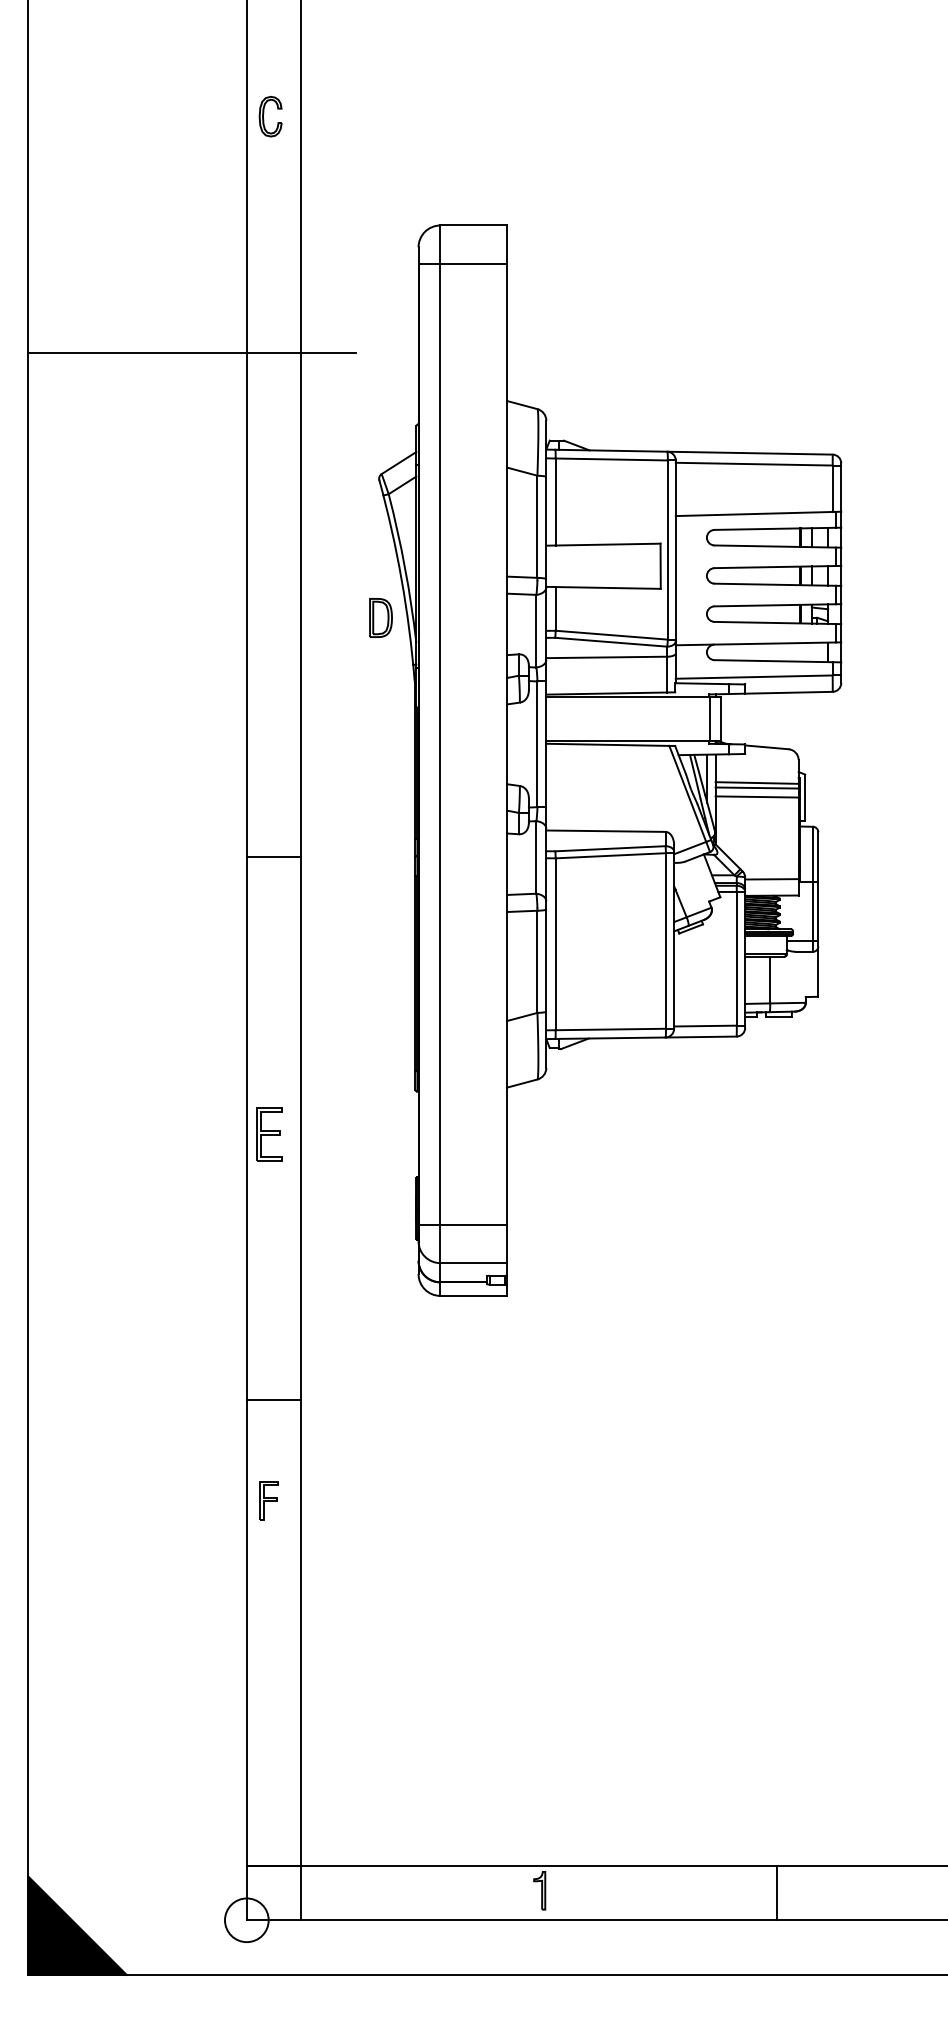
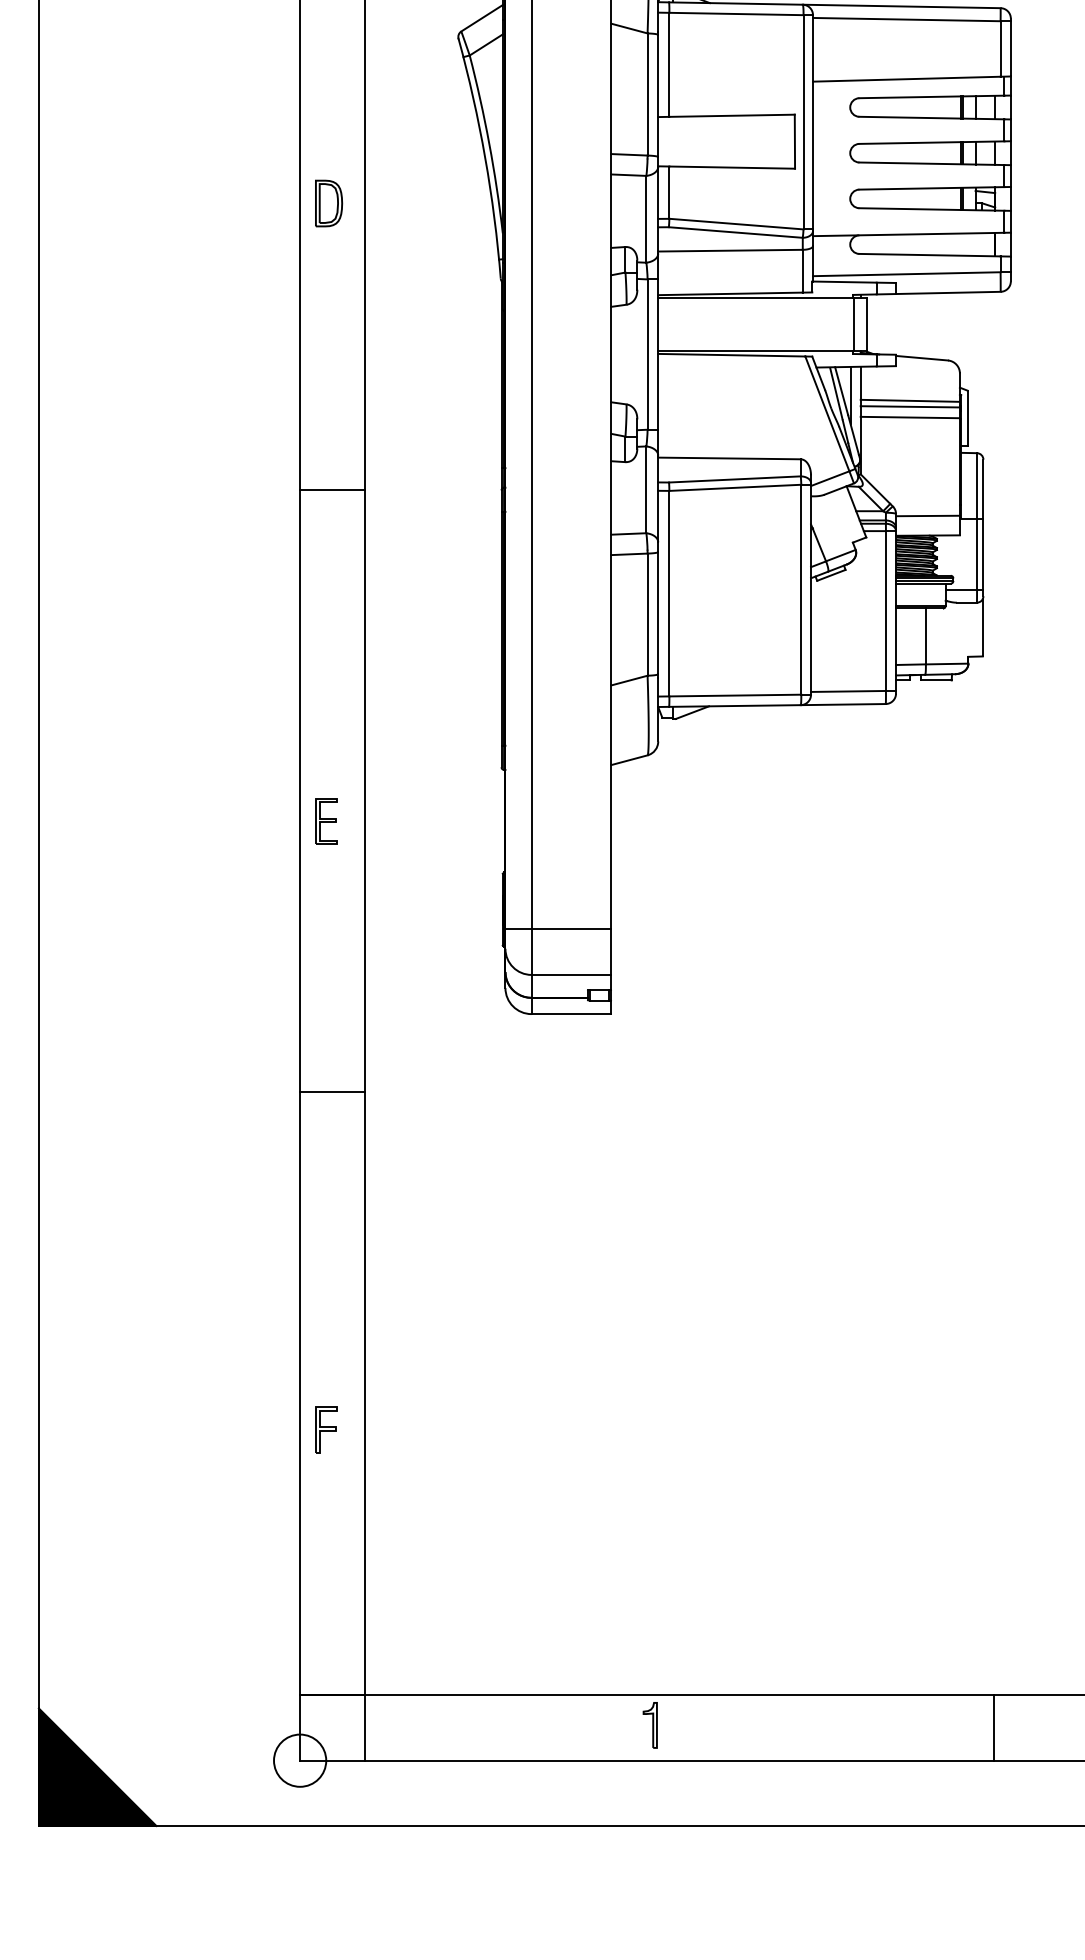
part: (380, 617) -> (328, 202), moved
part: (268, 1134) -> (326, 821), size x0.71
line: (273, 1400) -> (331, 1092), moved
part: (268, 1500) -> (326, 1429), moved
line: (777, 1892) -> (994, 1727), moved

